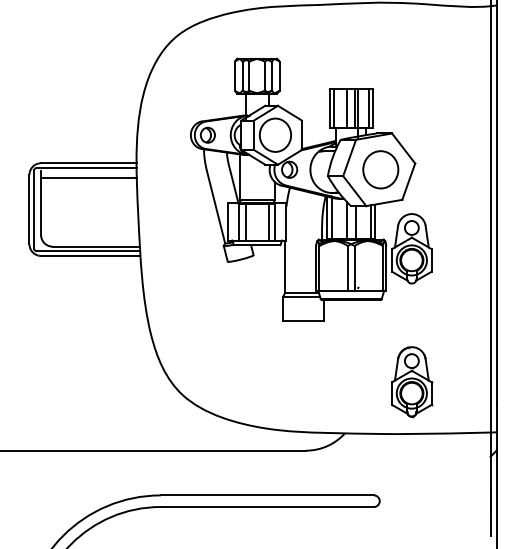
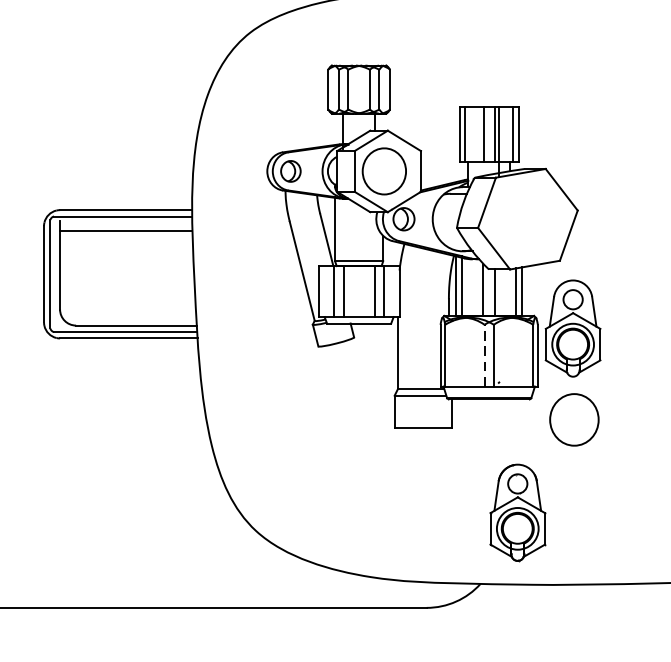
part: (380, 169) -> (573, 419), moved
line: (347, 267) -> (484, 354), solid -> dashed
part: (412, 382) -> (518, 513), moved

